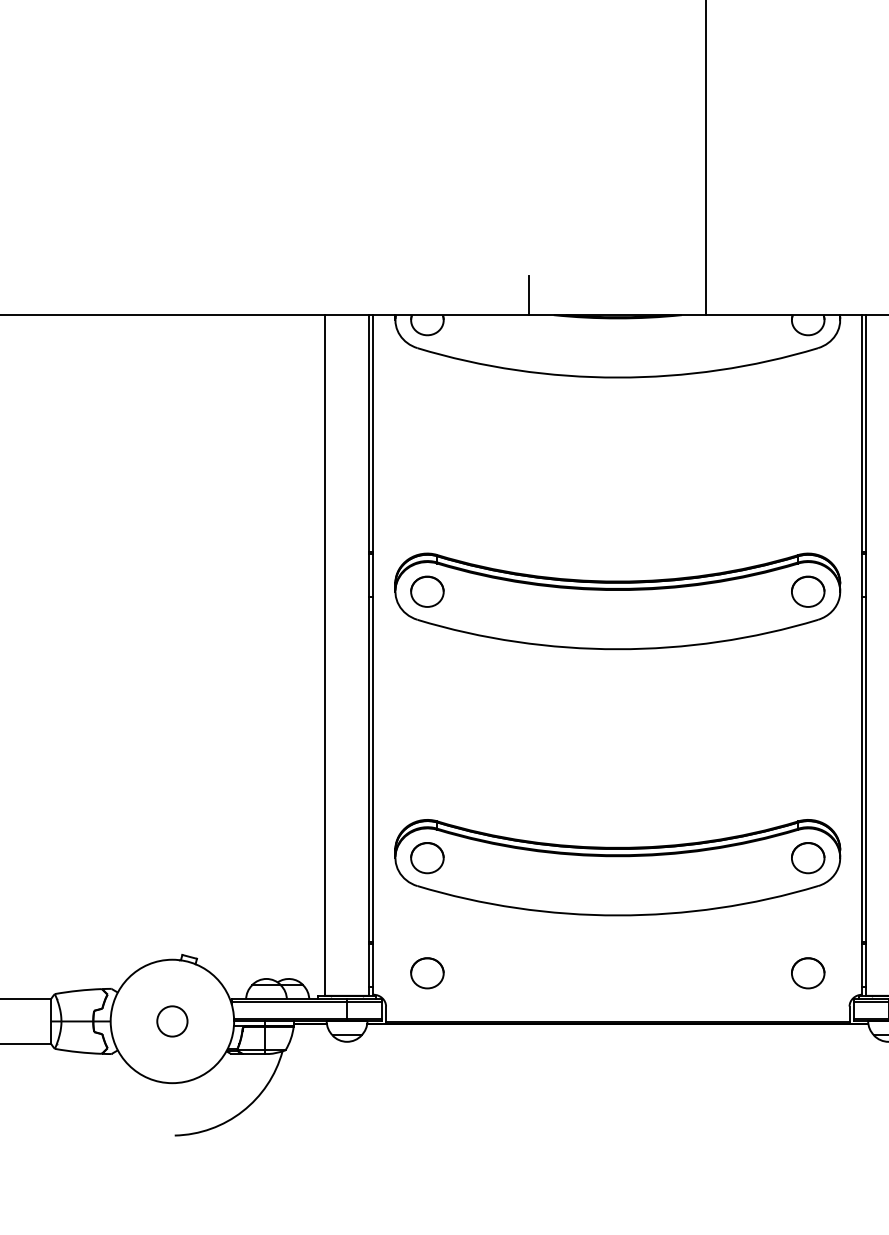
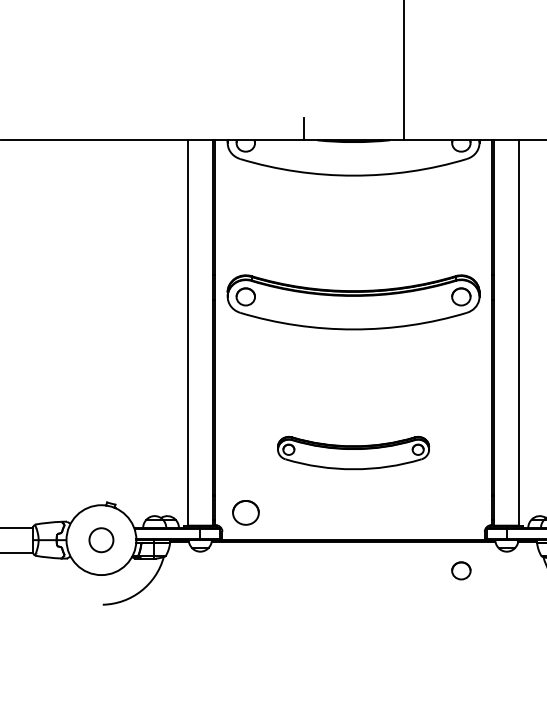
part: (617, 866) -> (353, 452), size x0.6
part: (426, 972) -> (245, 512), size x1.4
part: (808, 972) -> (461, 570), moved
circle: (172, 1020) -> (101, 539), size x1.4

